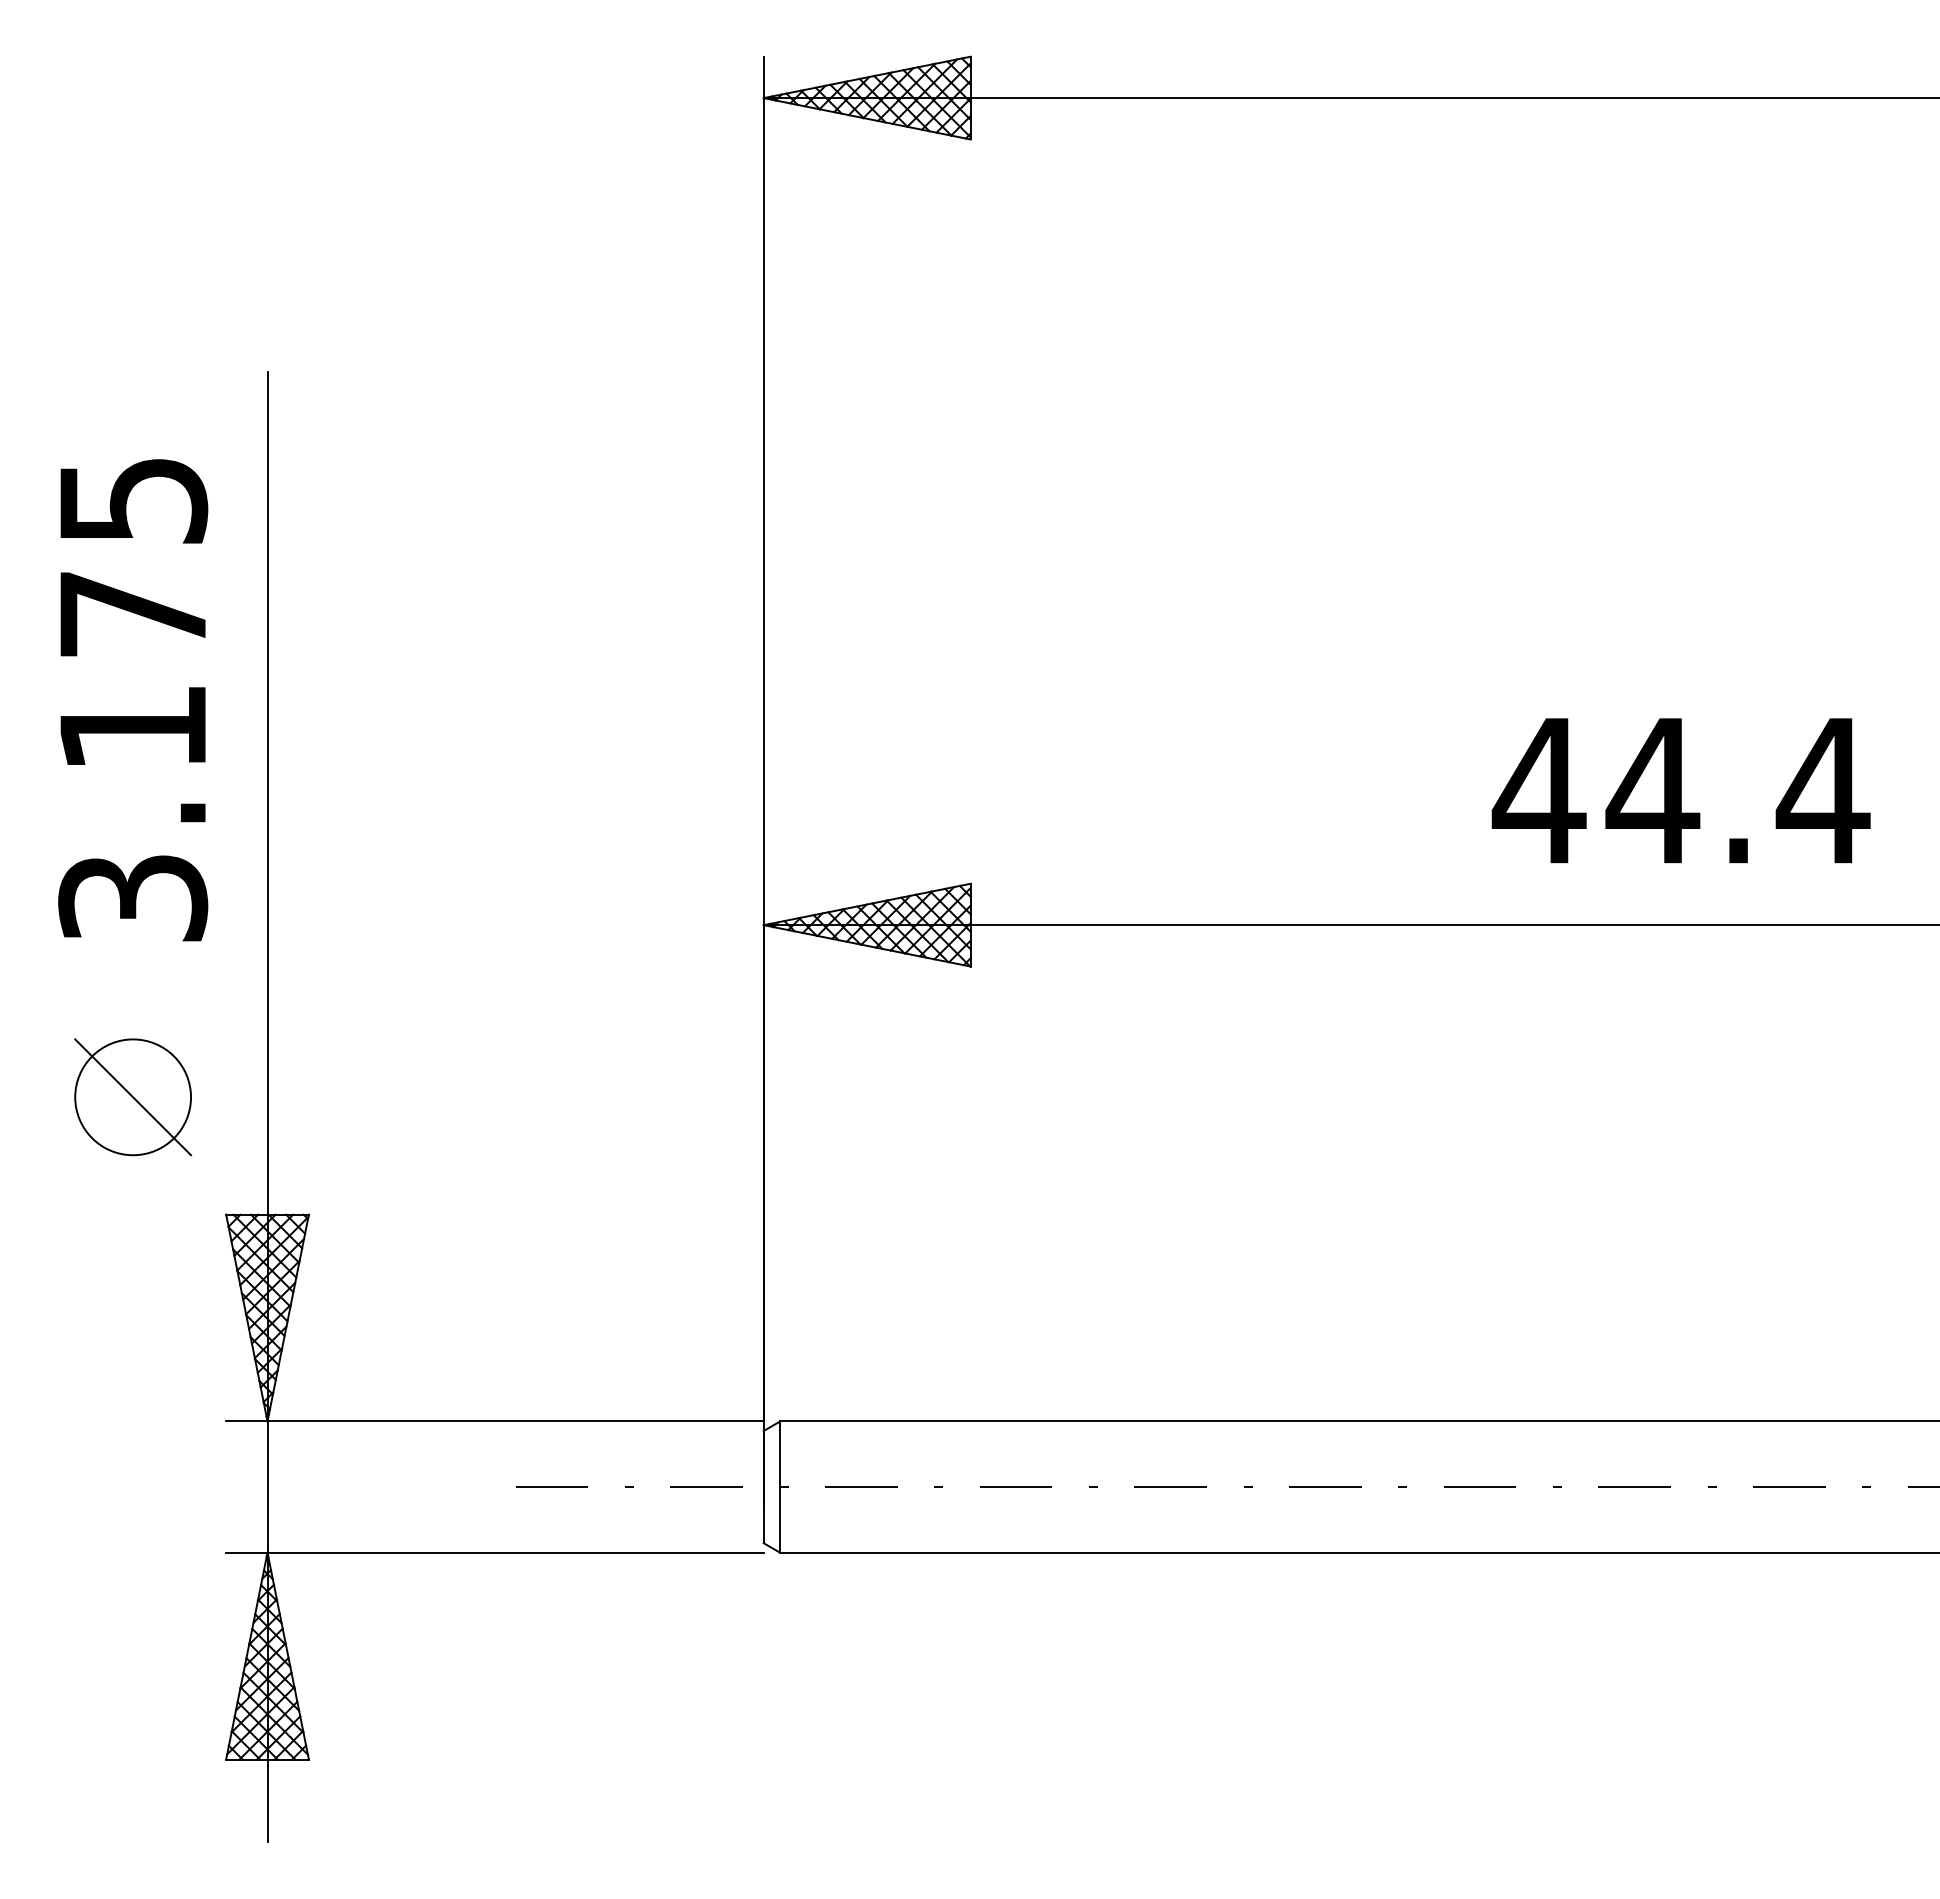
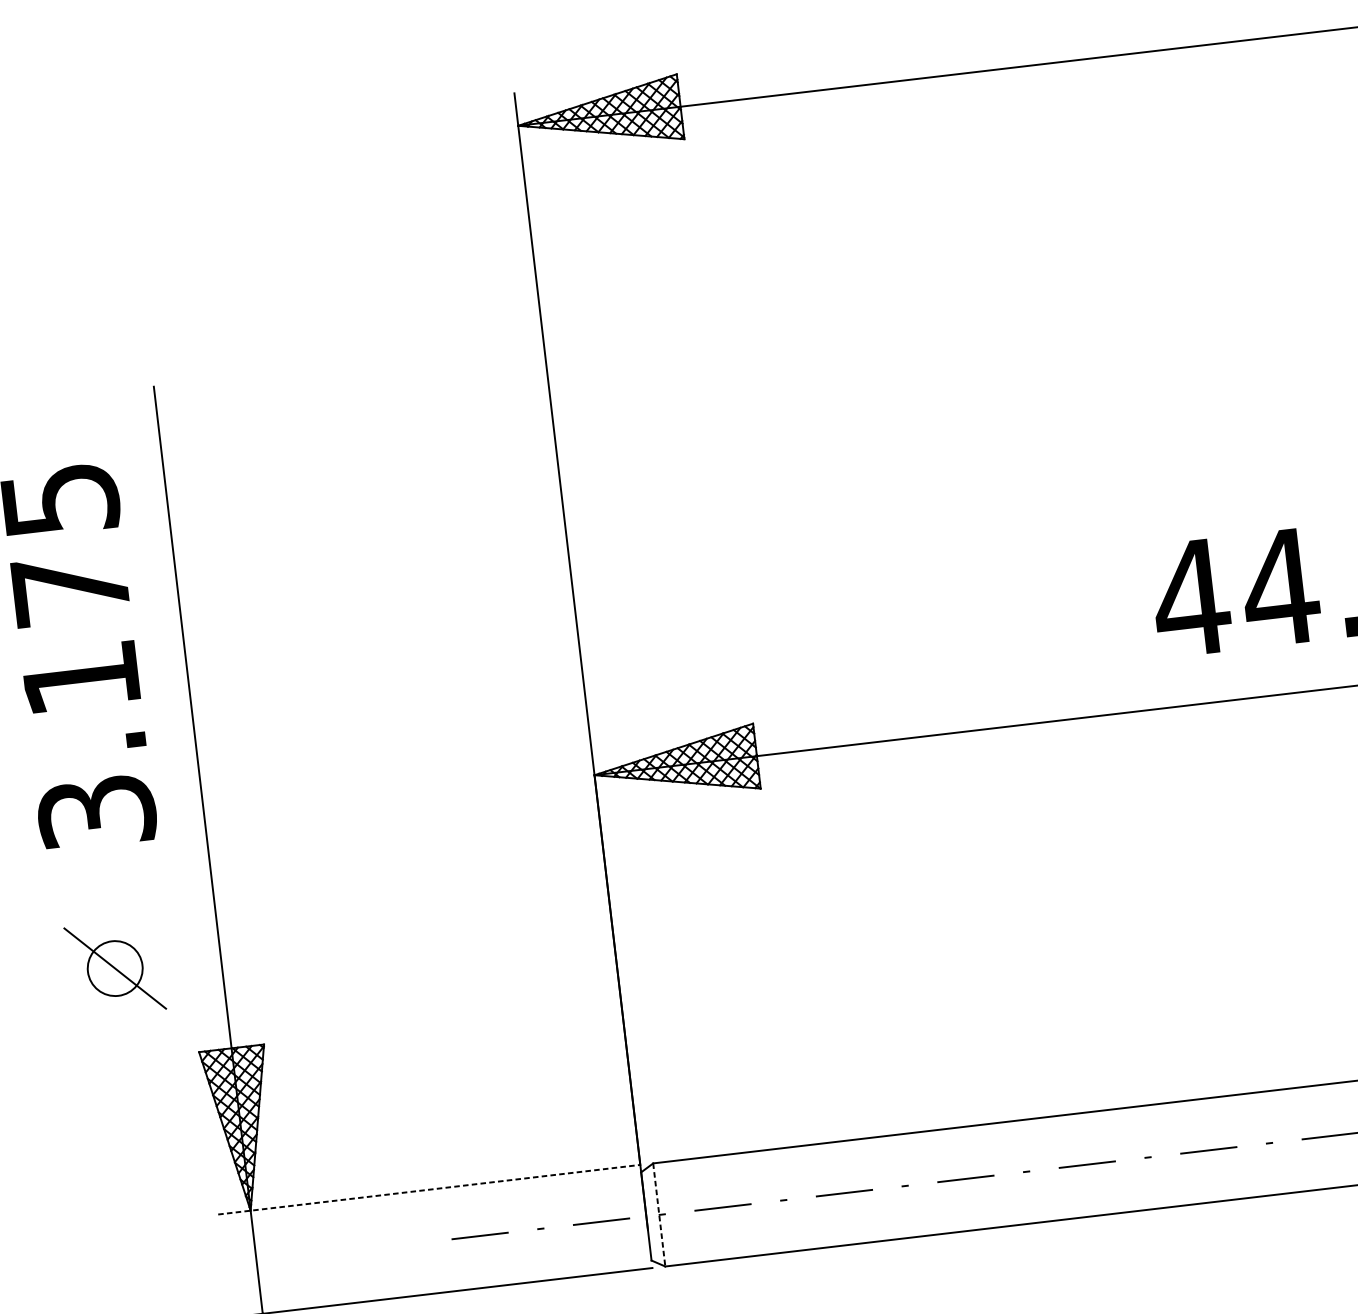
circle: (133, 1097) -> (115, 968), size x0.6
line: (494, 1421) -> (428, 1189), solid -> dashed
line: (780, 1487) -> (659, 1215), solid -> dashed

